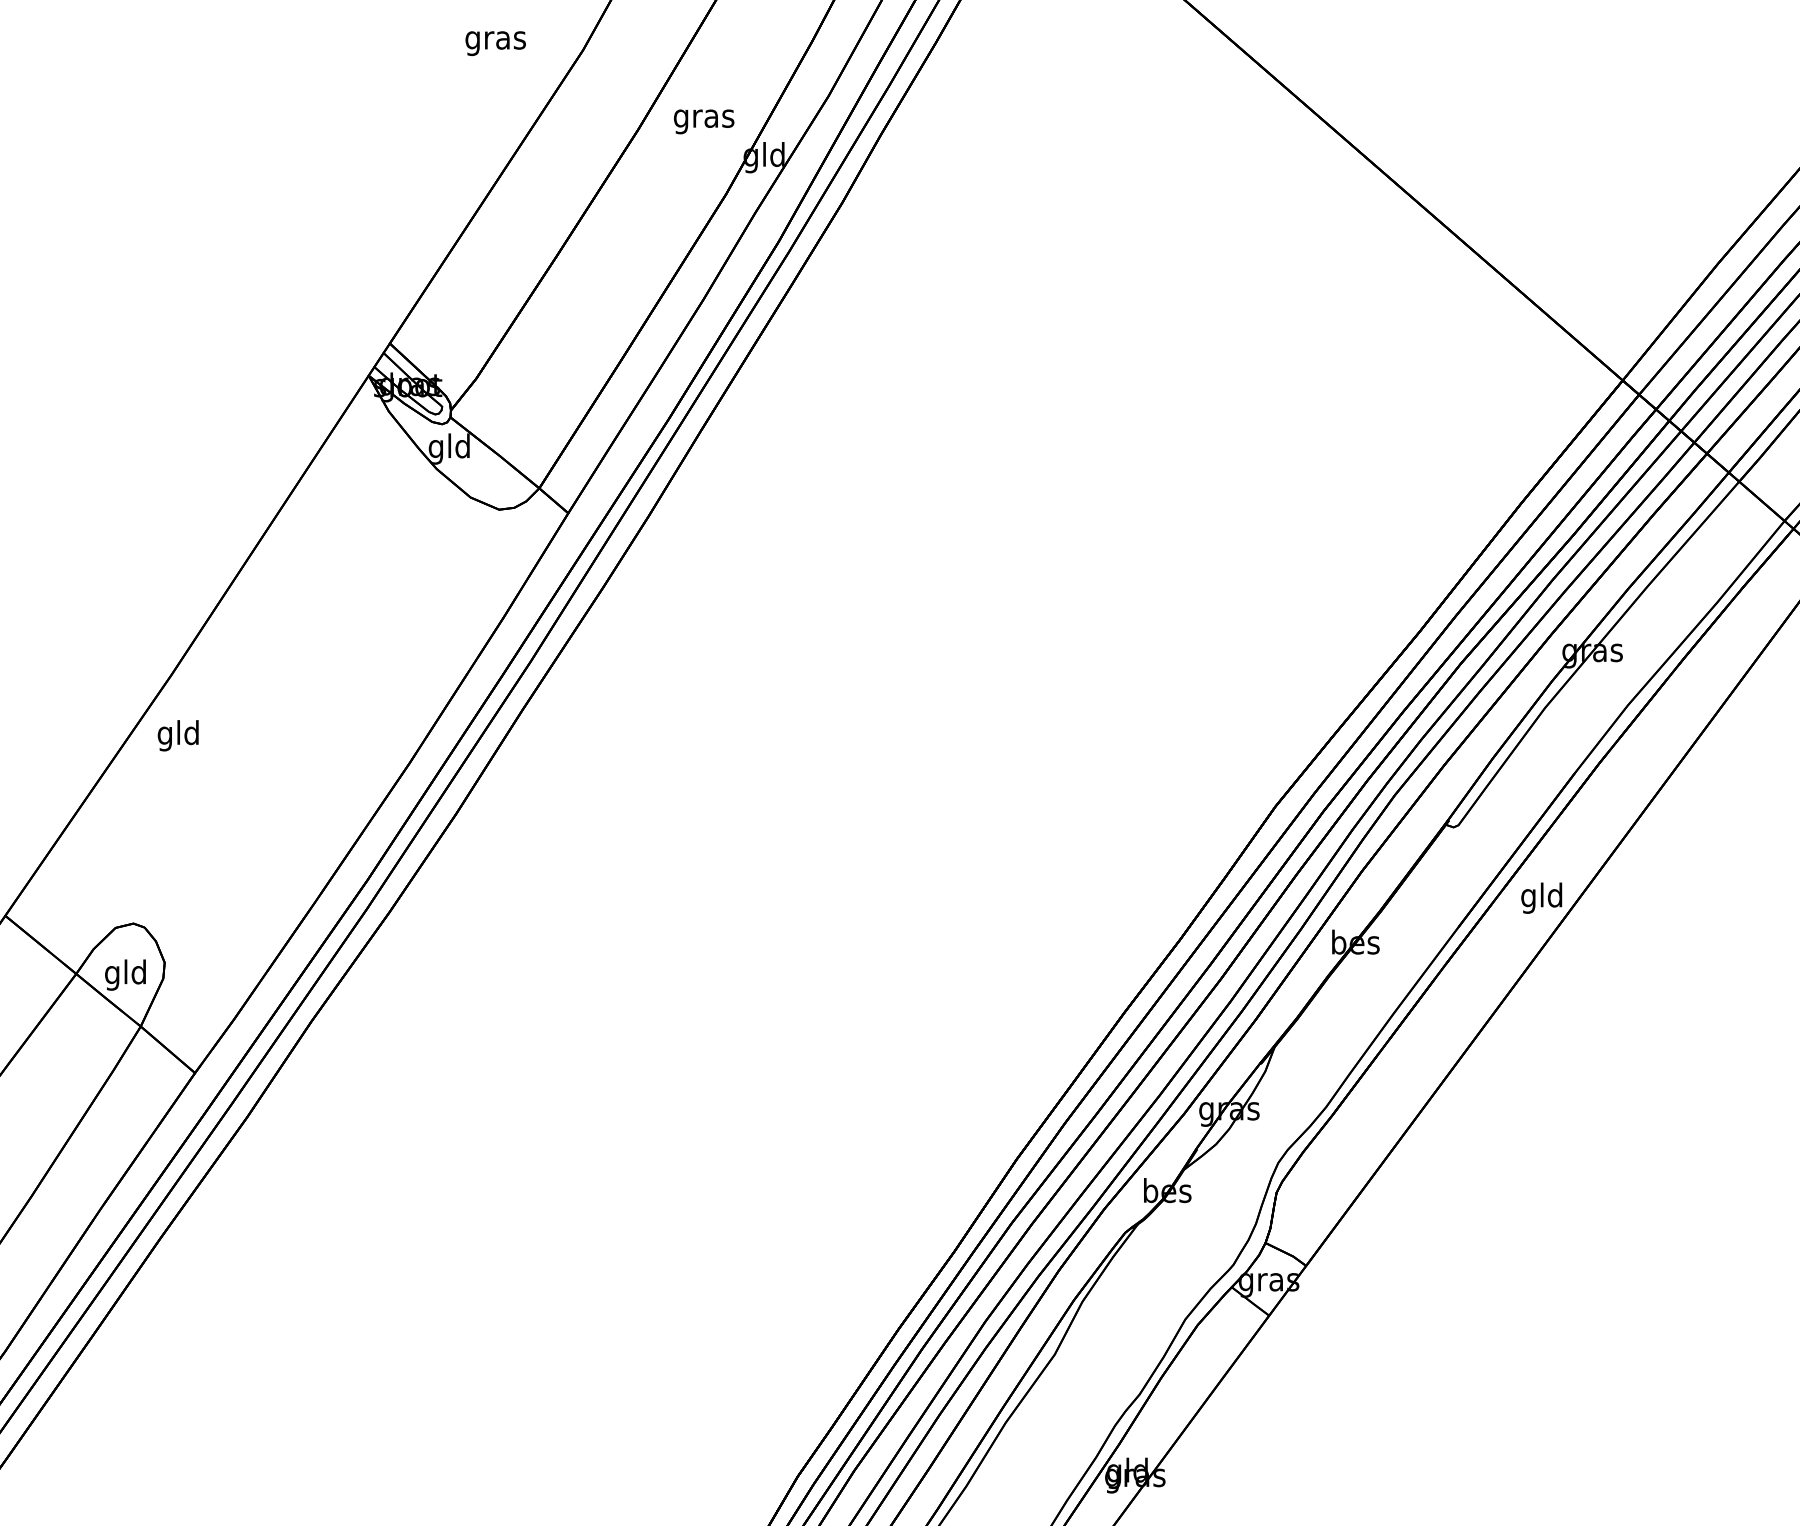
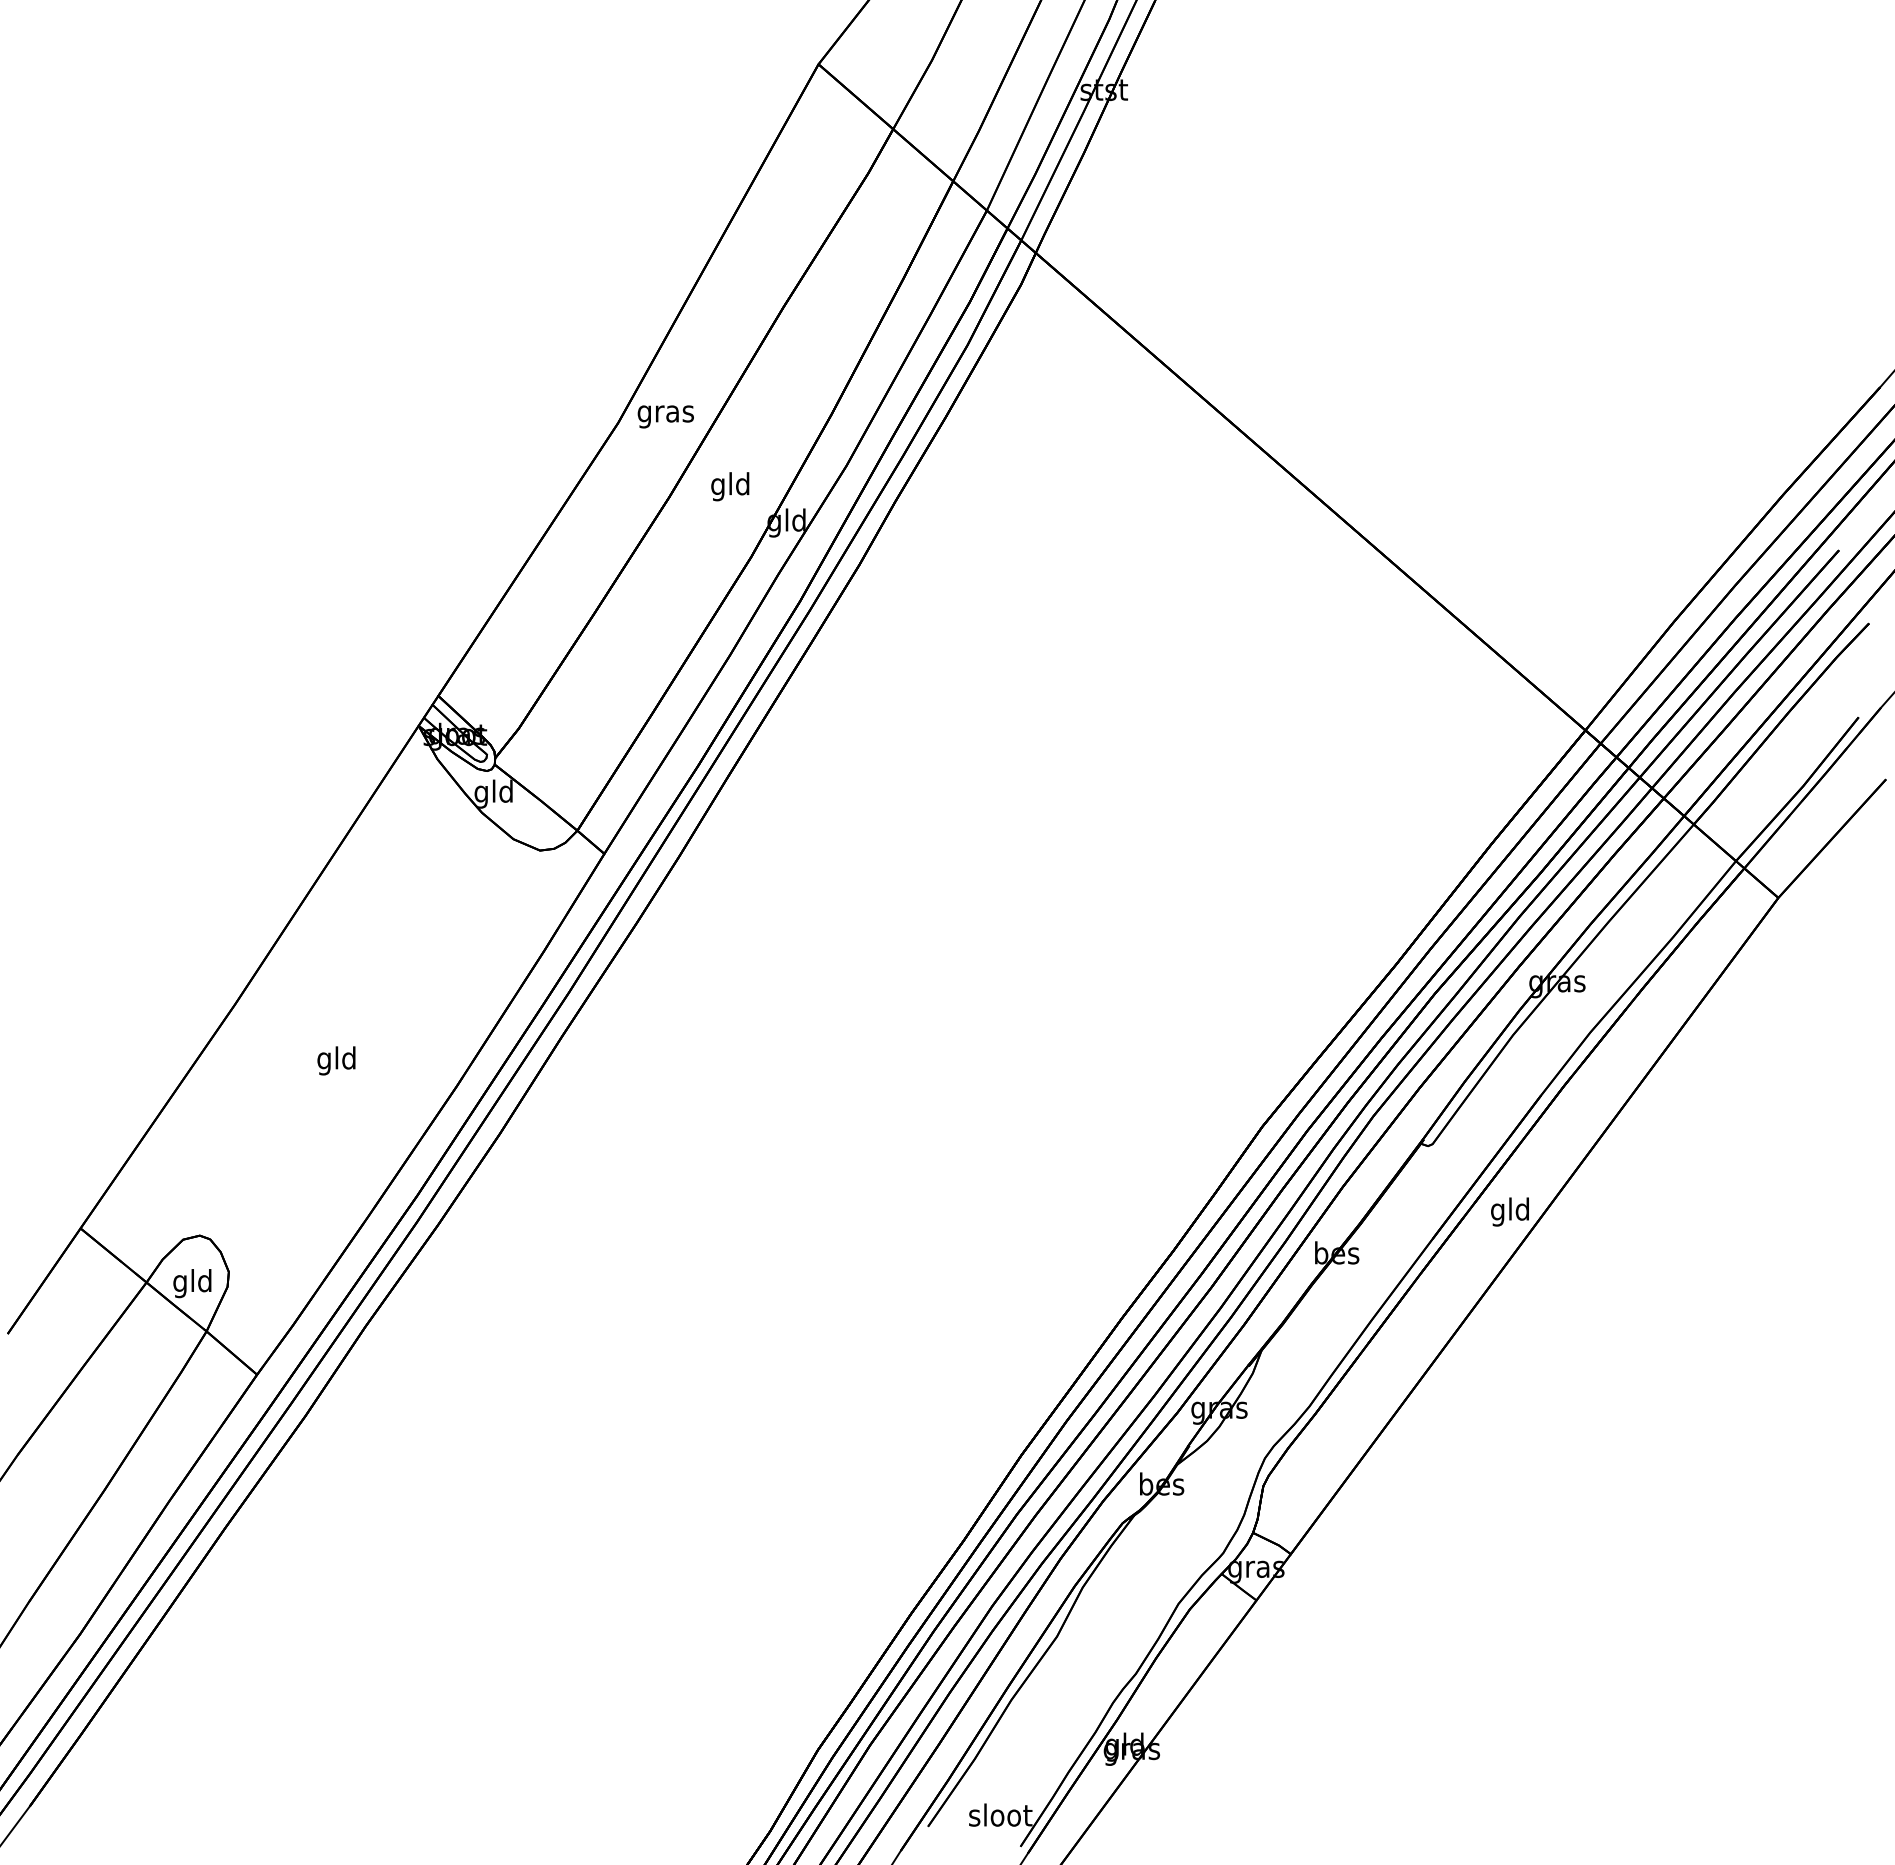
text: (495, 43) -> (665, 416), moved
text: (703, 118) -> (730, 486), gras -> gld
text: (178, 735) -> (336, 1060), moved

